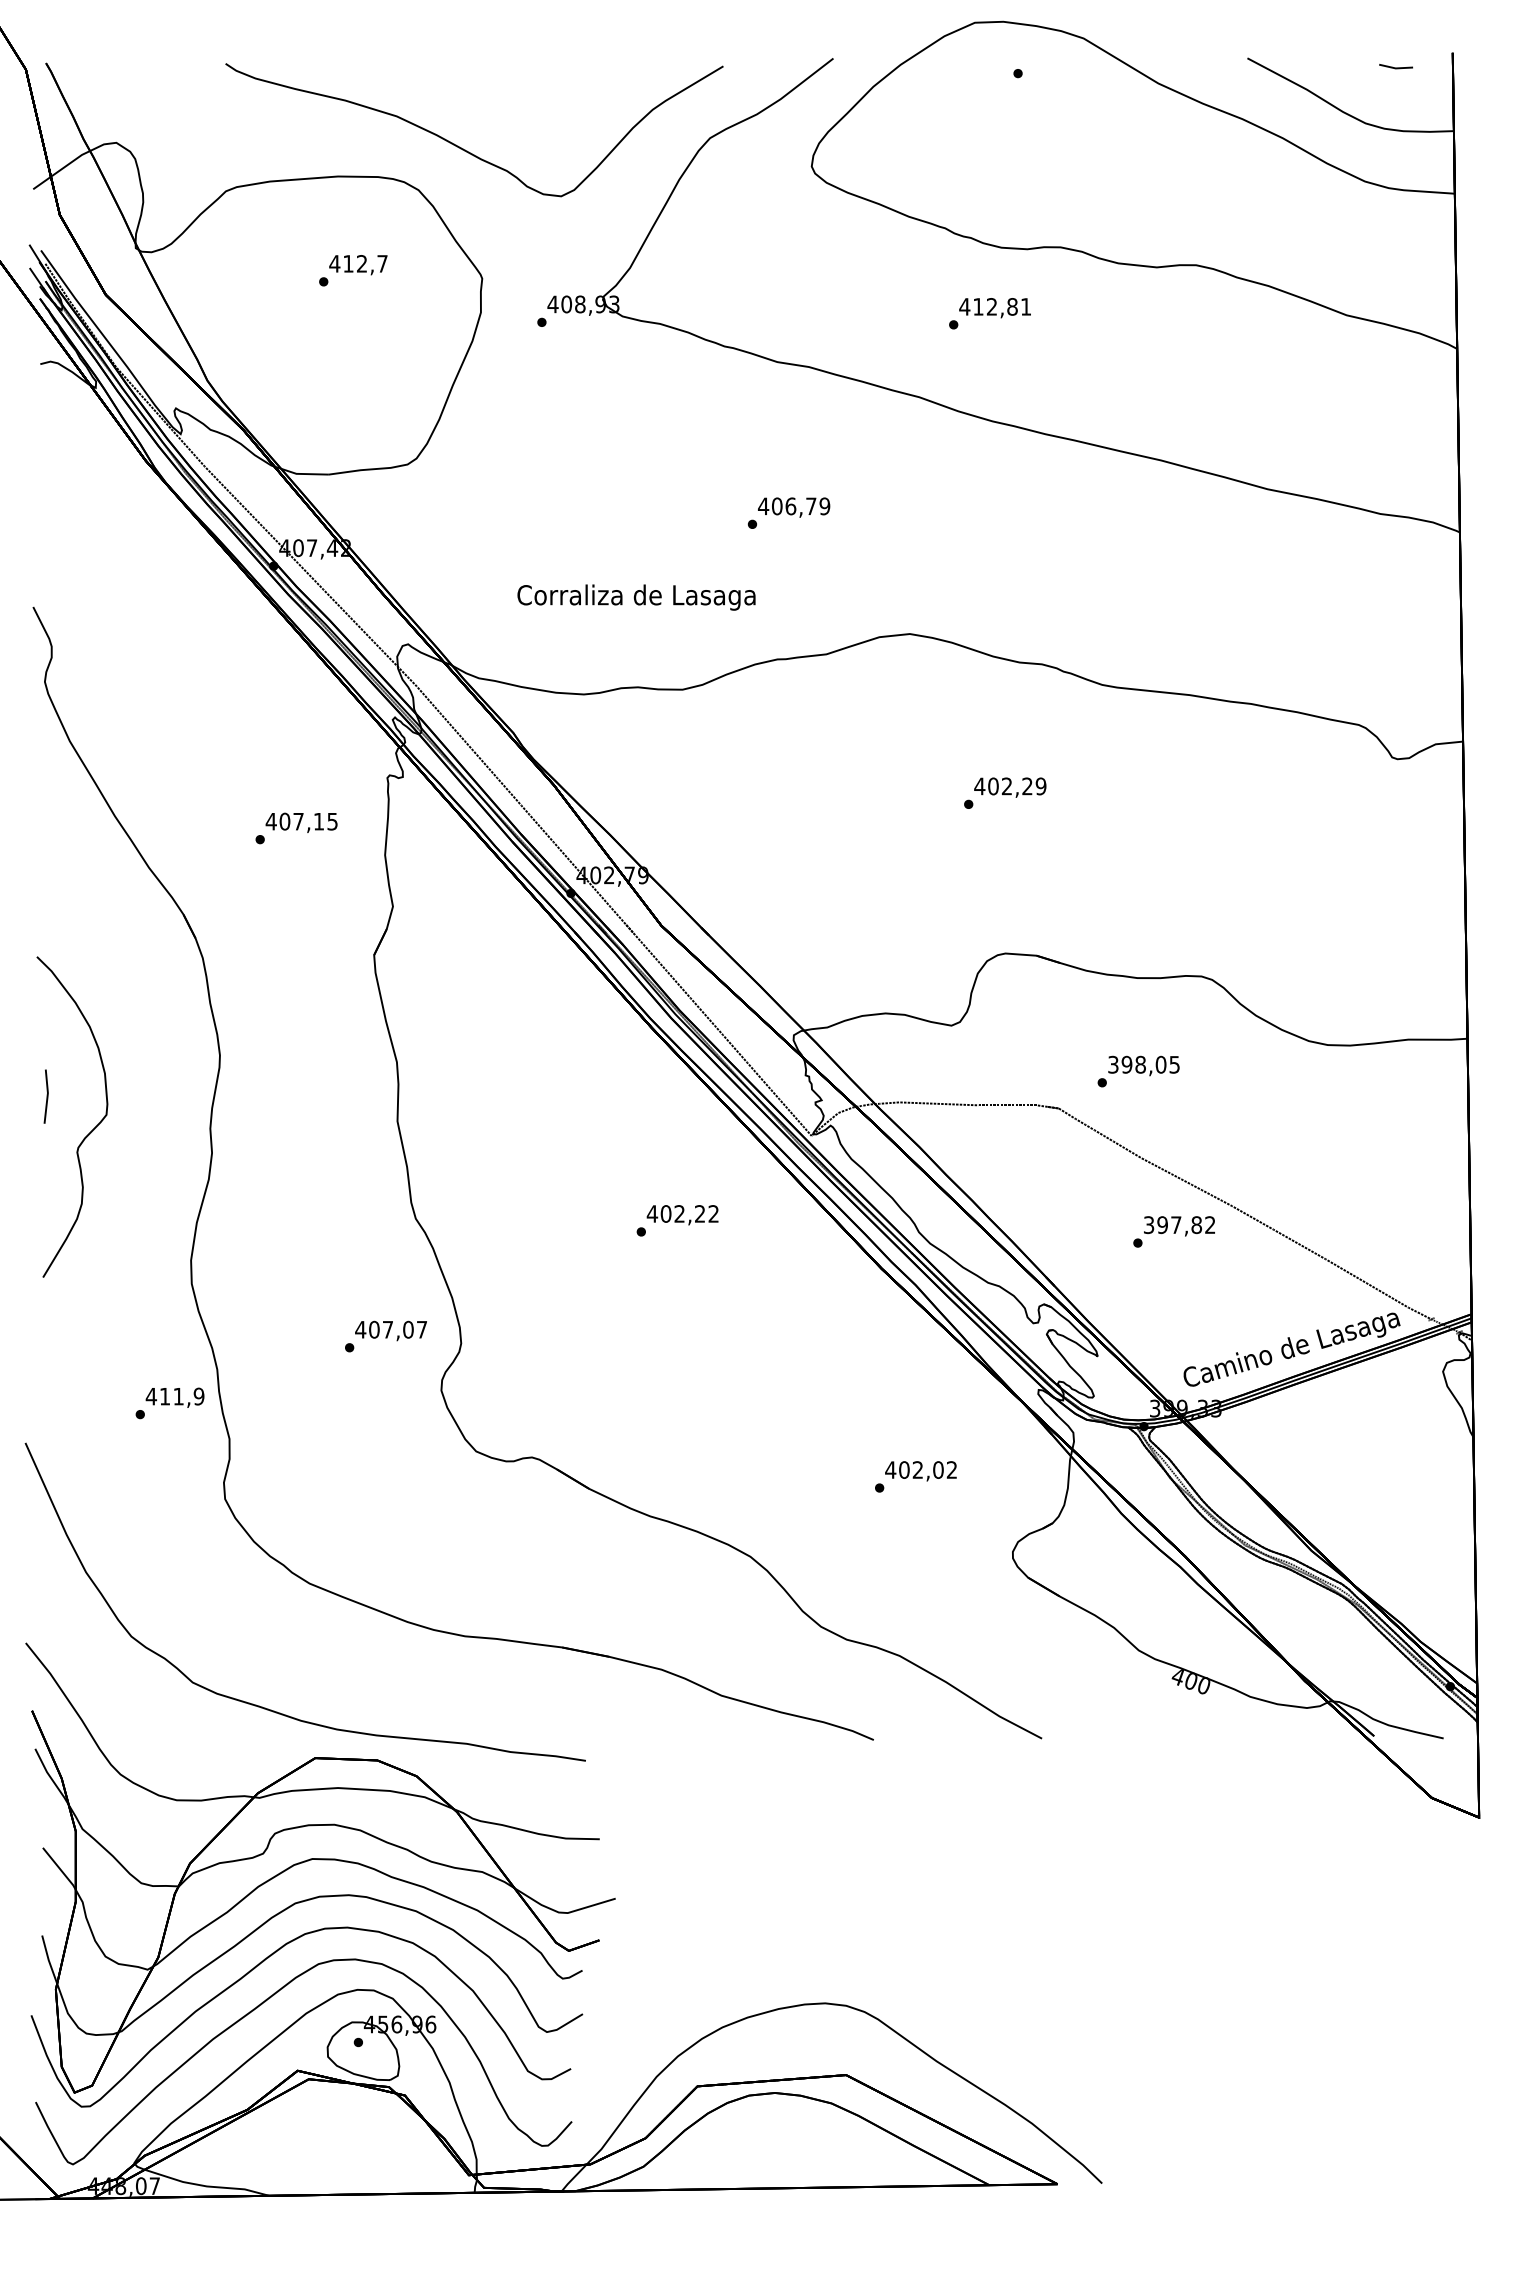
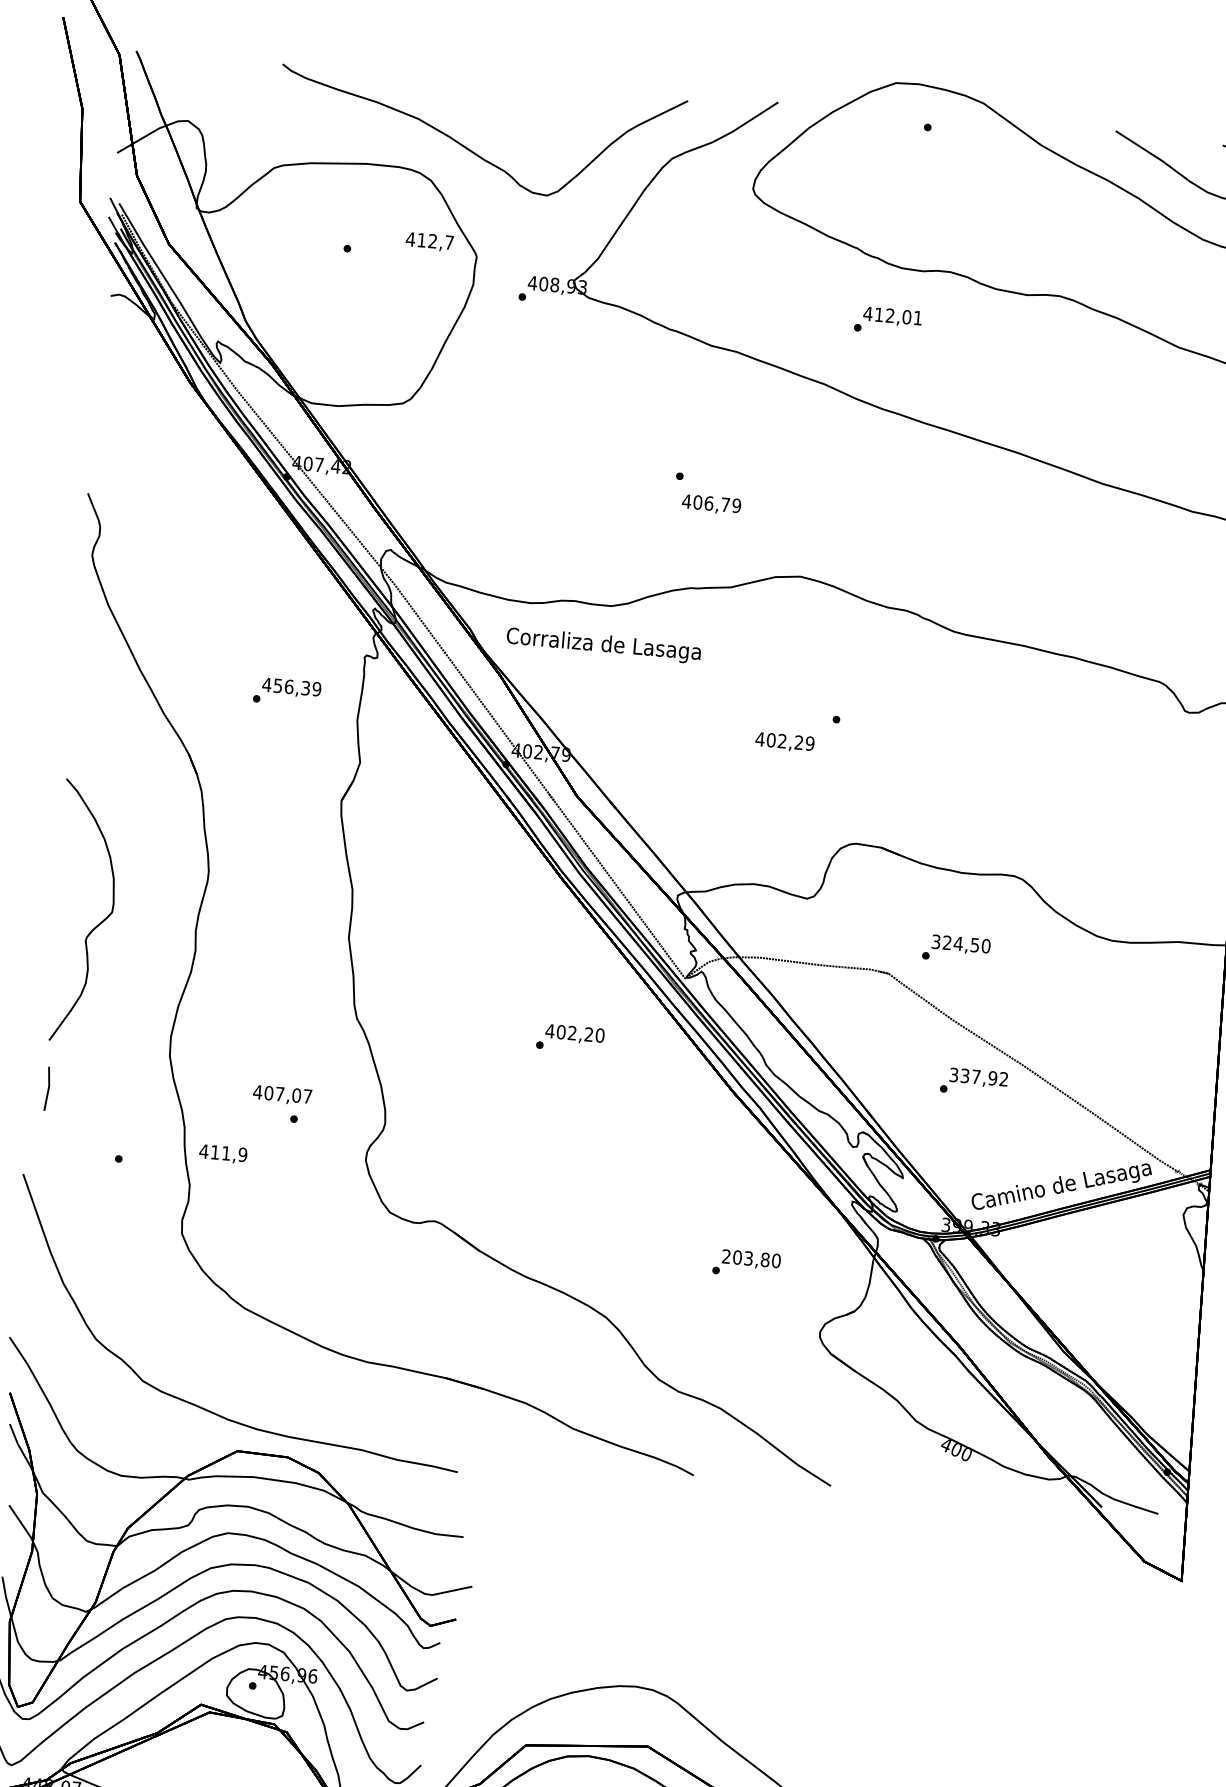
text: (358, 265) -> (429, 242), moved
text: (1012, 306) -> (906, 316), 412,81 -> 412,01
text: (794, 507) -> (711, 504), moved
text: (636, 597) -> (603, 645), moved
text: (1010, 787) -> (785, 742), moved
text: (308, 821) -> (297, 687), 407,15 -> 456,39
text: (1150, 1064) -> (966, 944), 398,05 -> 324,50
line: (46, 1096) -> (47, 1088), moved
text: (713, 1213) -> (599, 1035), 402,22 -> 402,20
text: (1179, 1224) -> (978, 1076), 397,82 -> 337,92
text: (390, 1330) -> (282, 1094), moved
text: (174, 1397) -> (222, 1153), moved
text: (921, 1469) -> (751, 1258), 402,02 -> 203,80

